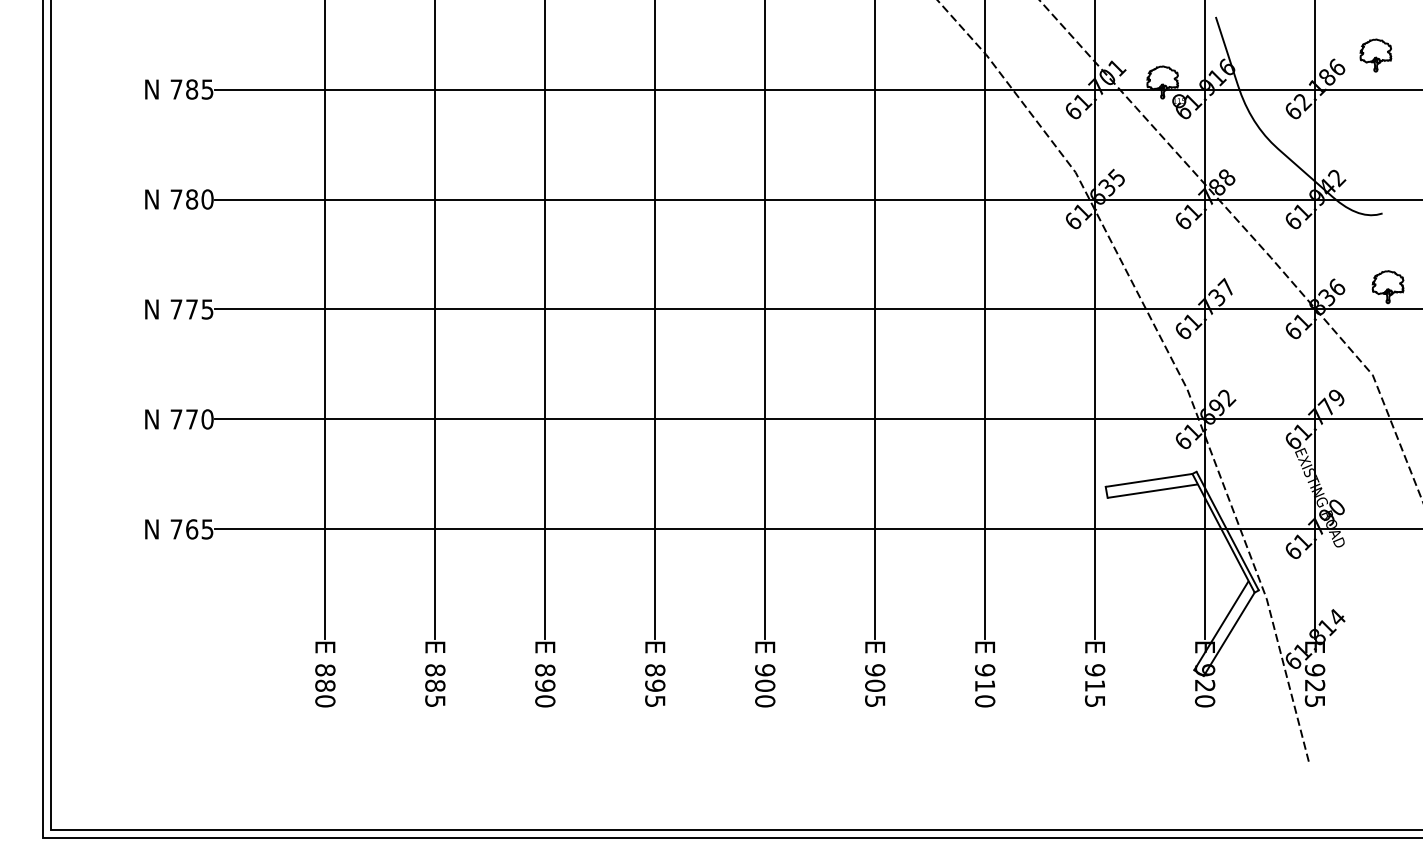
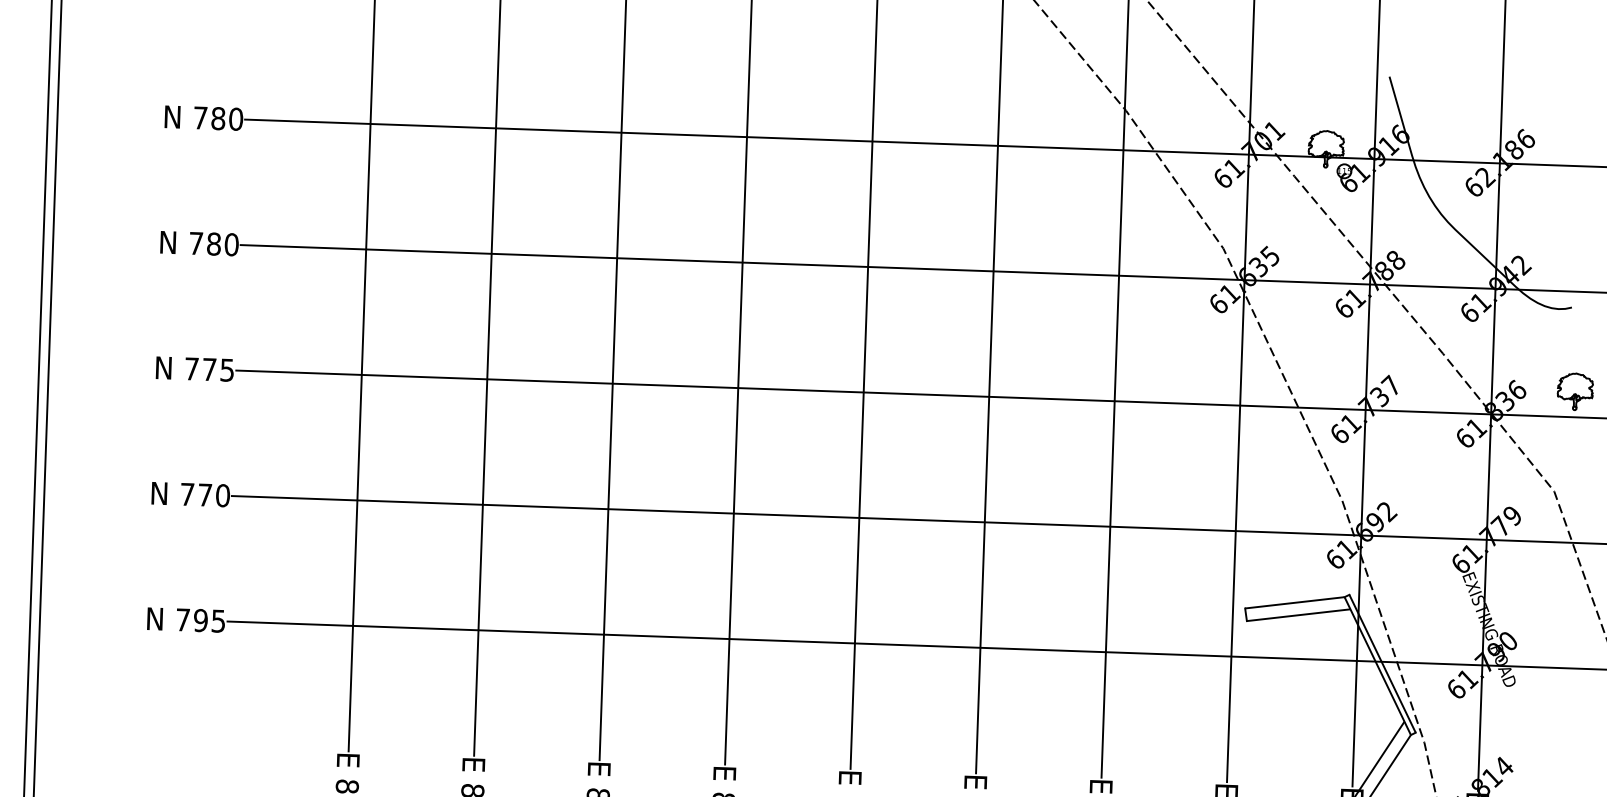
part: (1375, 55) -> (1570, 126), removed
text: (207, 89) -> (236, 119), 785 -> 780
text: (192, 529) -> (201, 620), 765 -> 795

